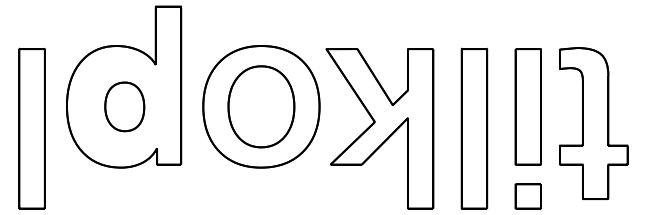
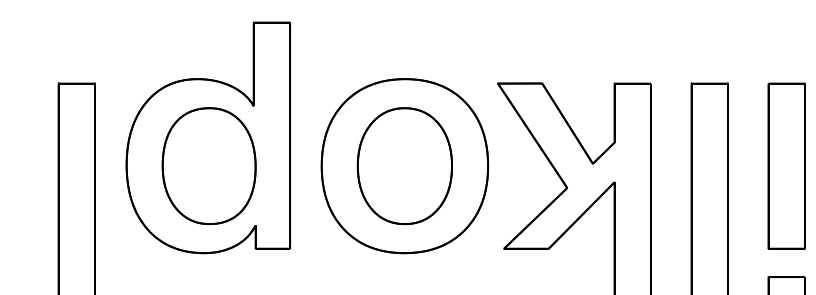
part: (124, 106) -> (208, 165), size x1.67

